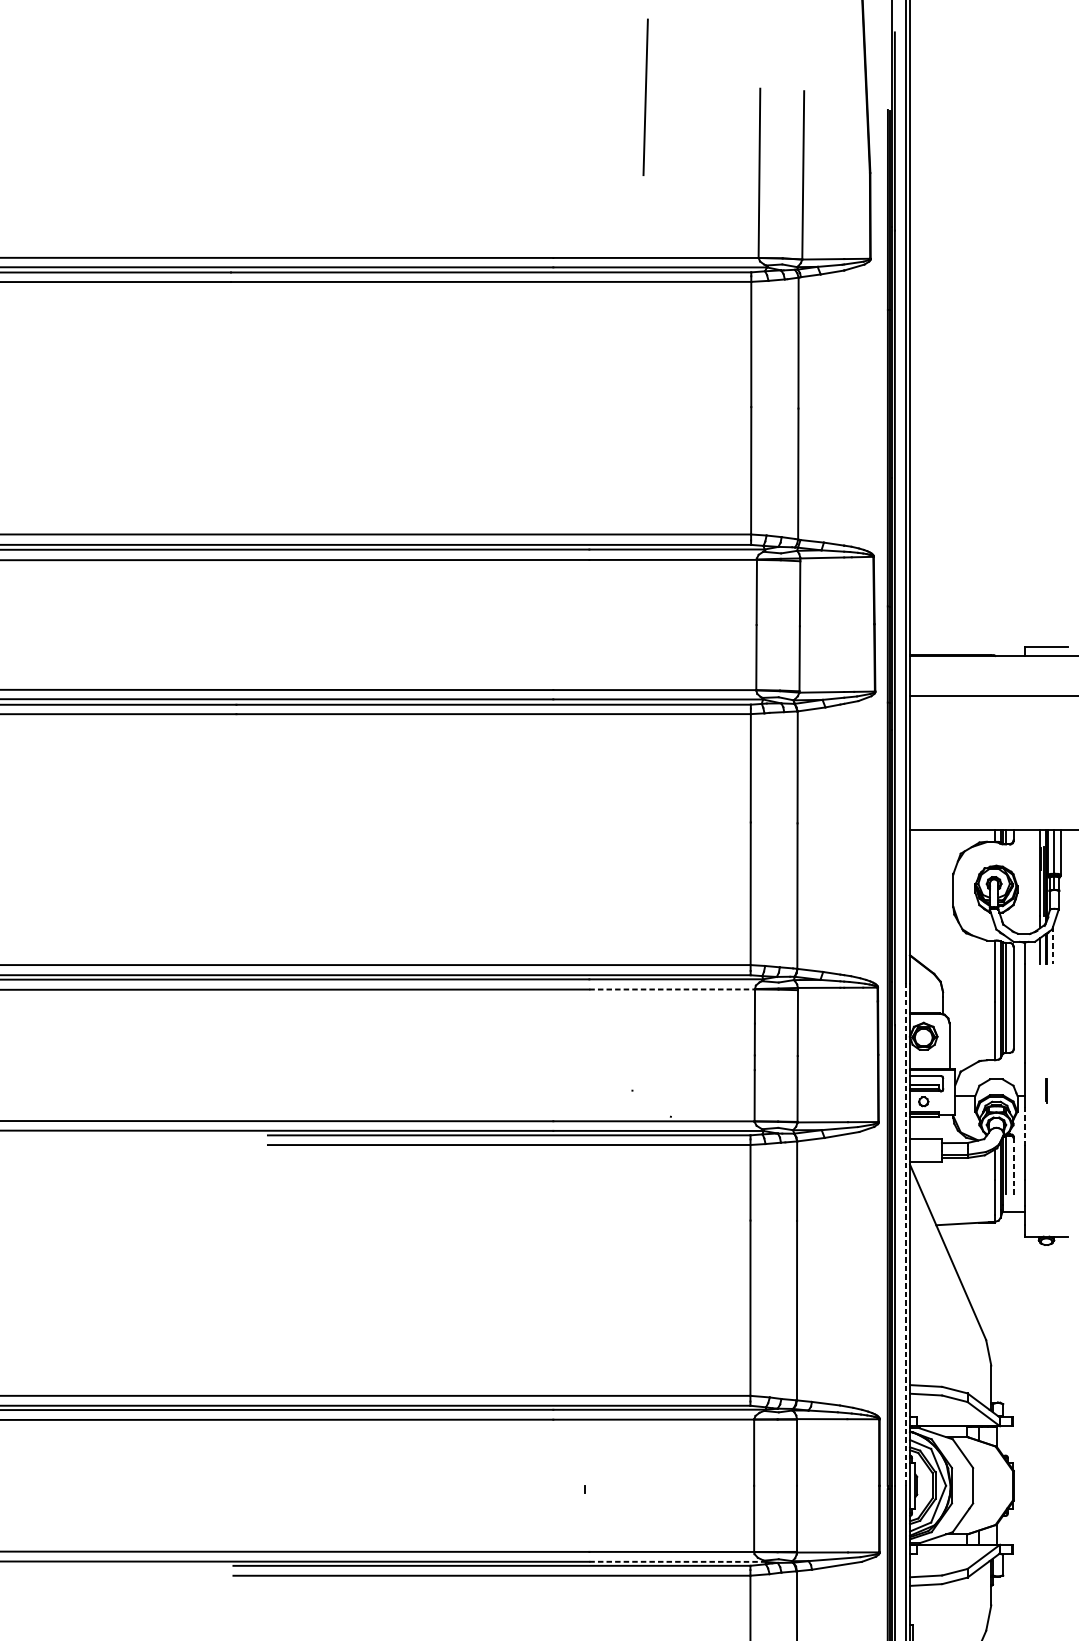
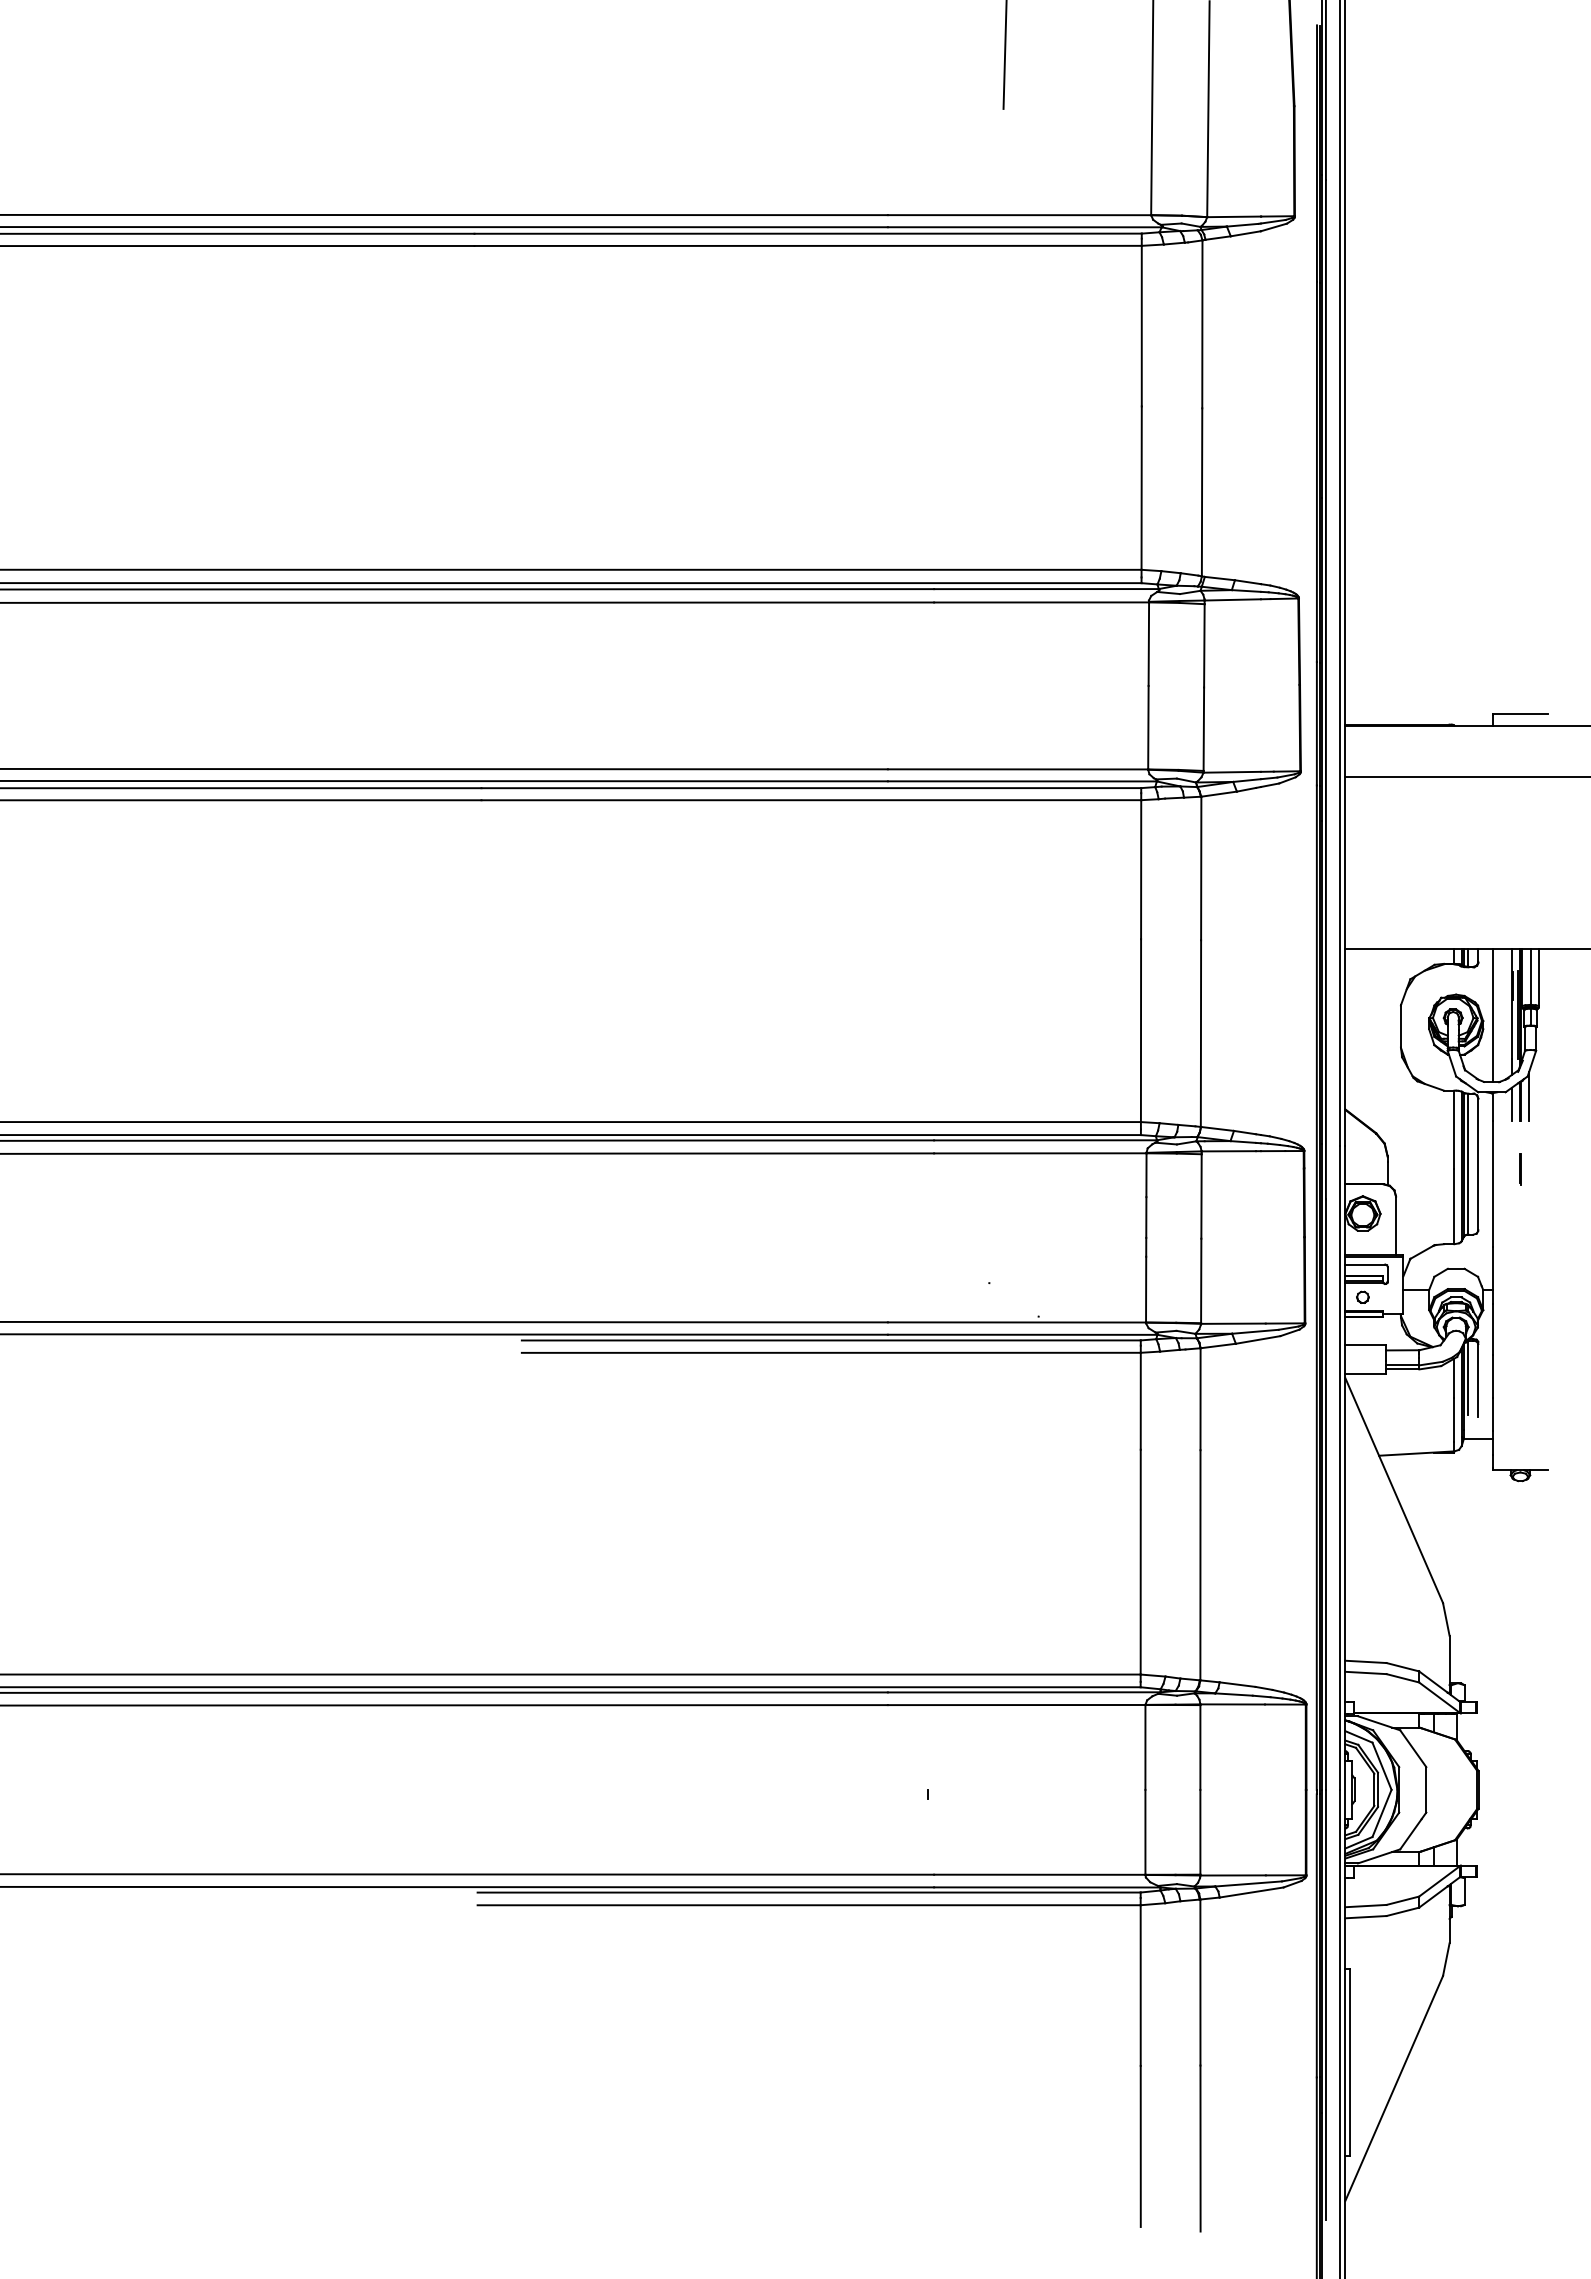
line: (1025, 881) -> (1493, 1015), added
line: (1053, 945) -> (1529, 1097), dashed -> solid
line: (672, 989) -> (1040, 1153), dashed -> solid
line: (1046, 1090) -> (1520, 1169), moved
line: (1025, 1126) -> (1493, 1329), dashed -> solid
line: (1013, 1165) -> (1478, 1379), dashed -> solid
line: (905, 1234) -> (1339, 1467), dashed -> solid
line: (677, 1561) -> (1047, 1887), dashed -> solid

